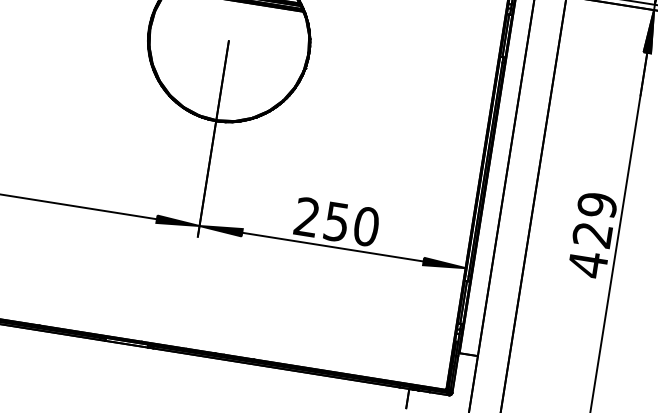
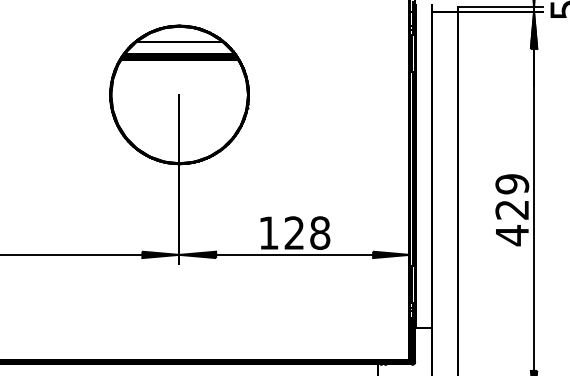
text: (336, 221) -> (294, 232), 250 -> 128

